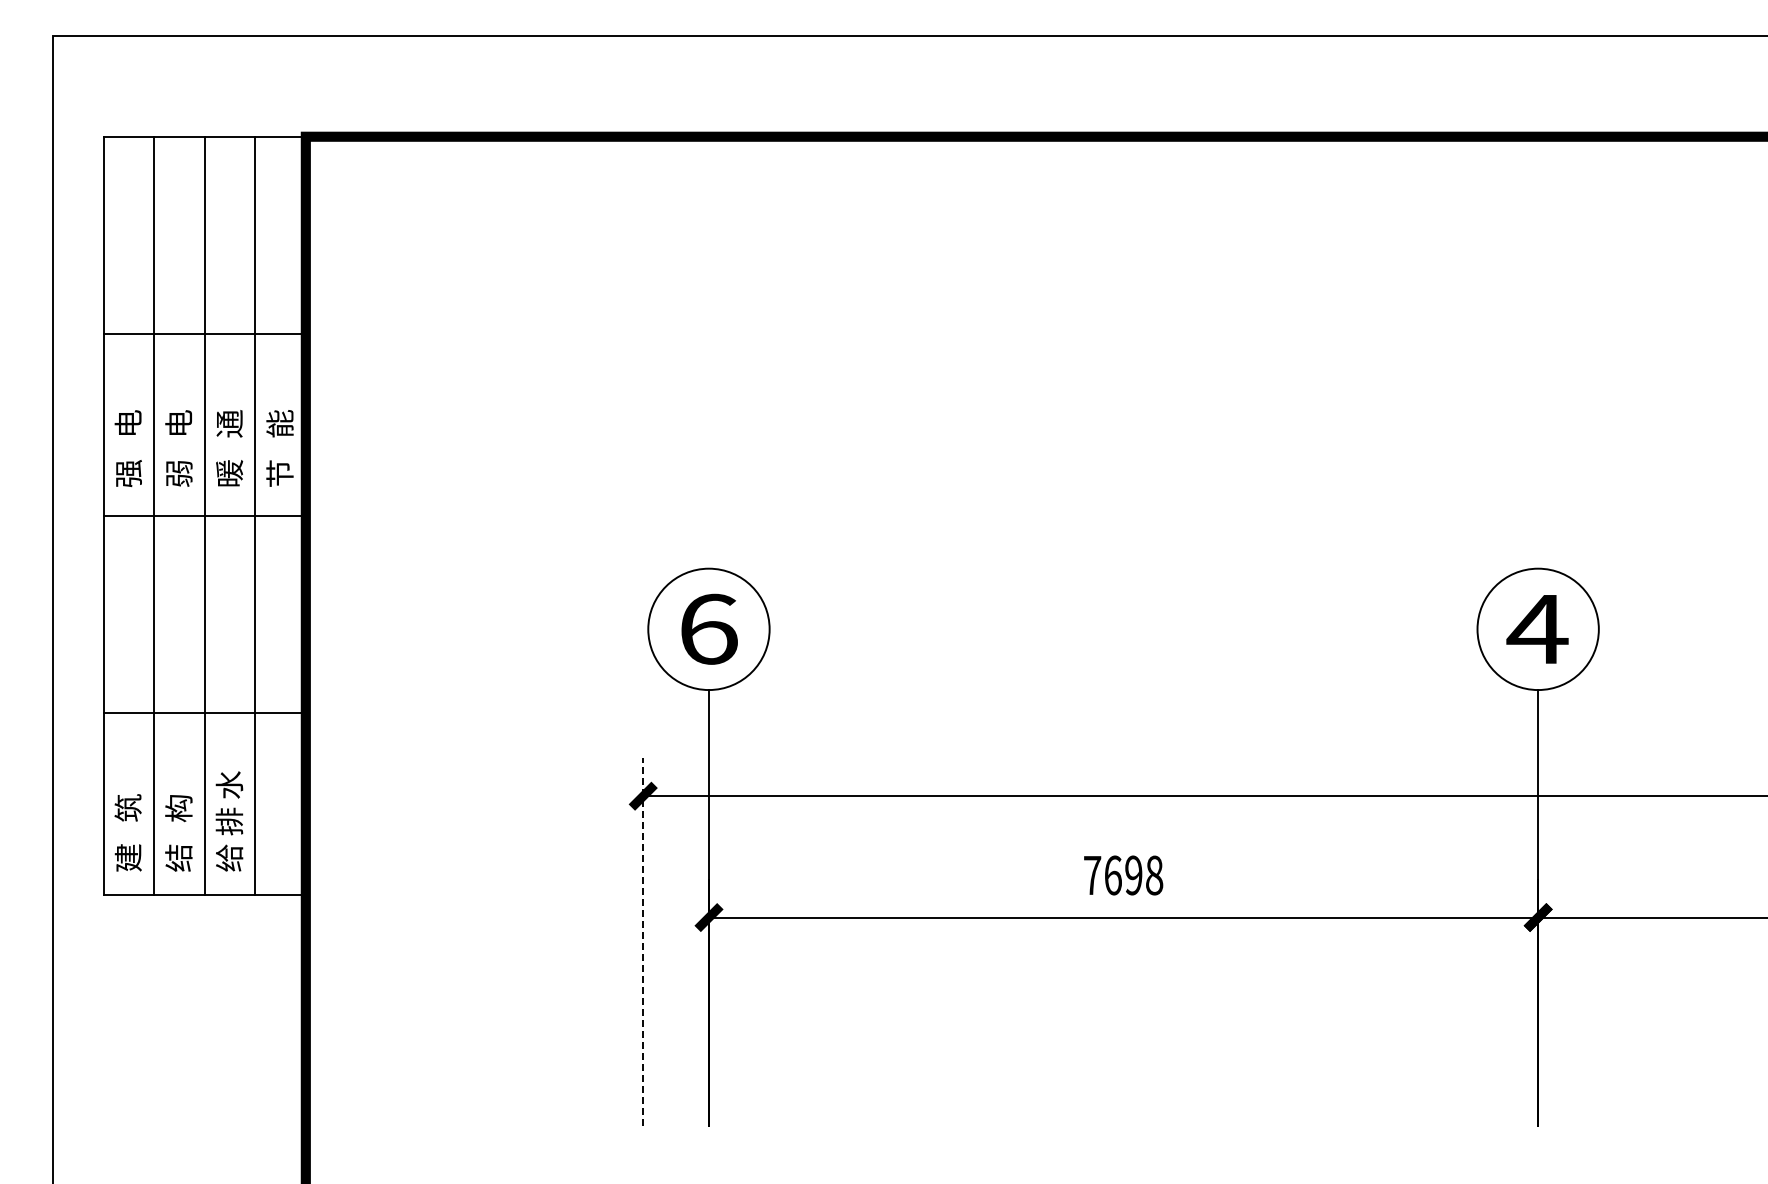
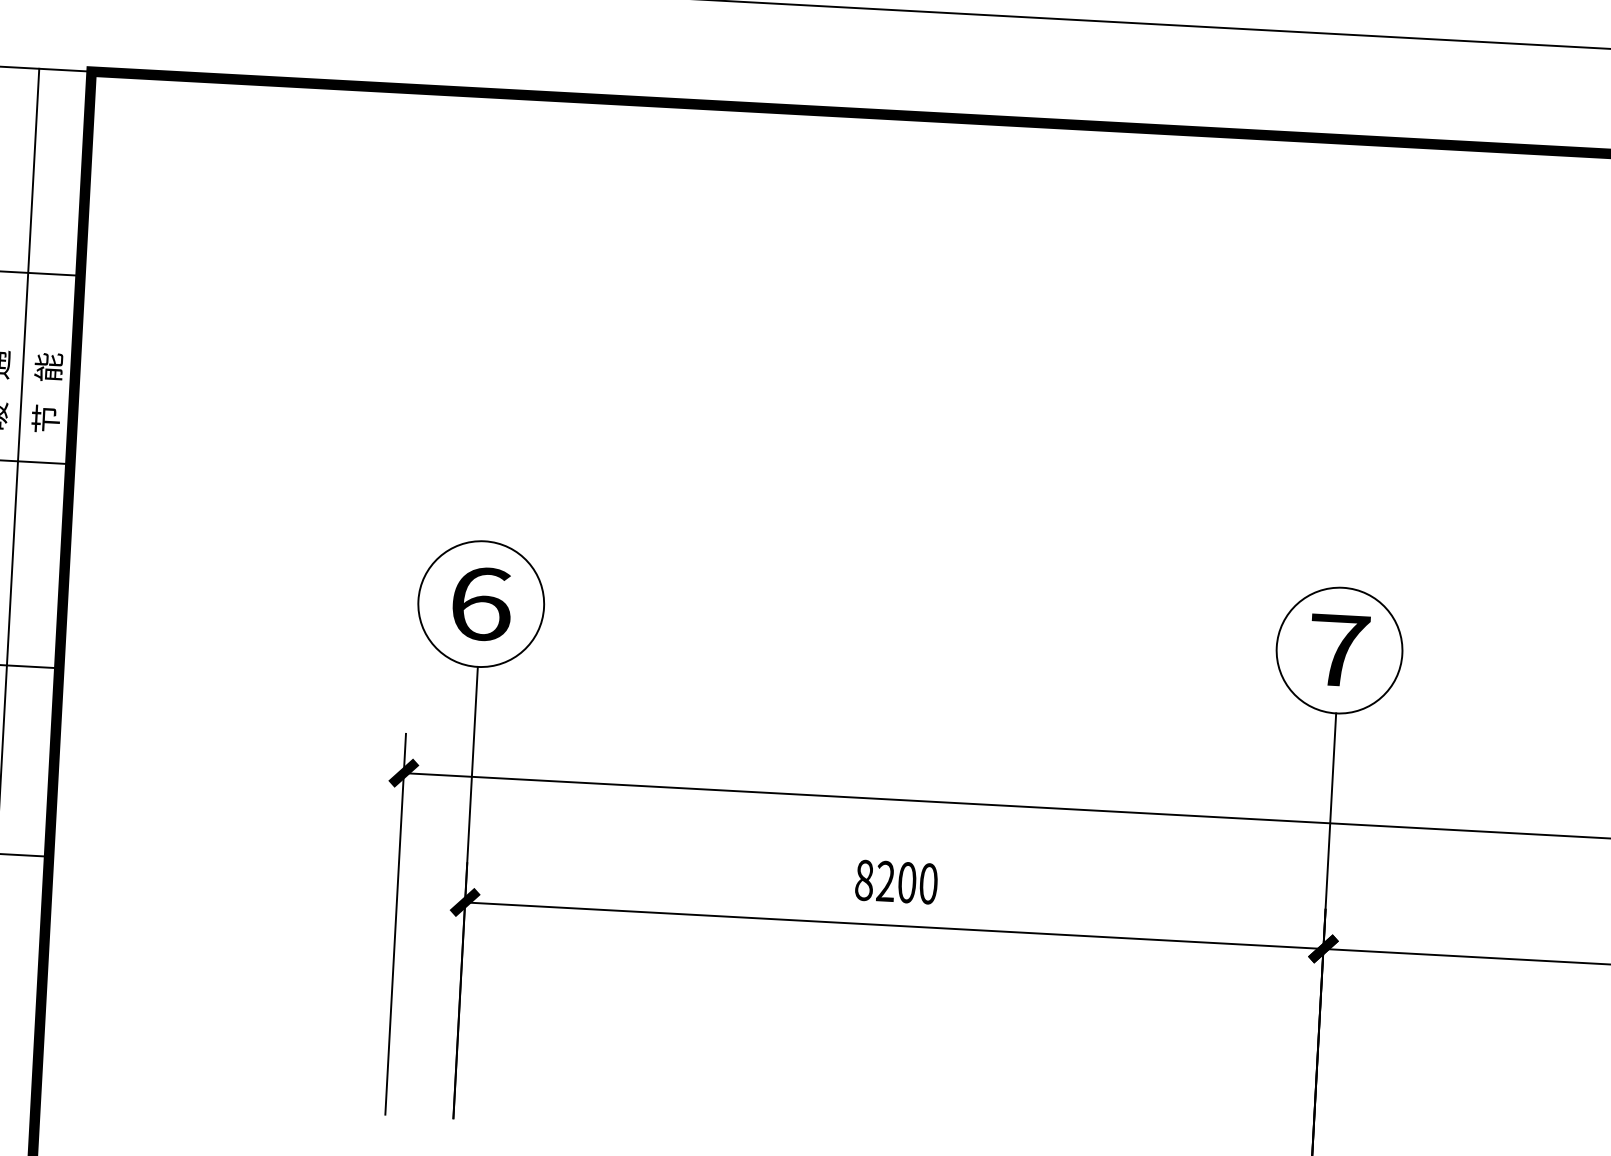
text: (1537, 629) -> (1338, 650), 4 -> 7
text: (1123, 875) -> (896, 882), 7698 -> 8200
line: (643, 942) -> (395, 924), dashed -> solid

